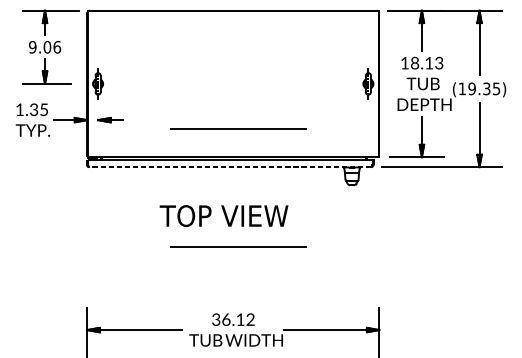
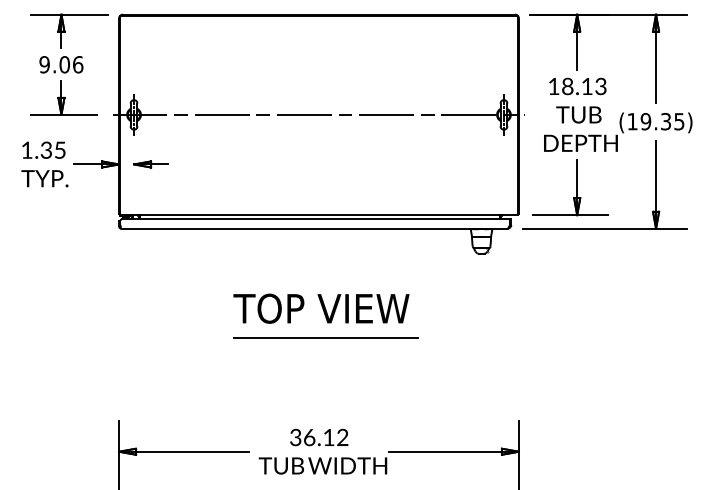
line: (232, 83) -> (318, 114), added
line: (237, 128) -> (325, 176), removed
line: (229, 166) -> (314, 228), dashed -> solid
text: (224, 215) -> (321, 308), moved

